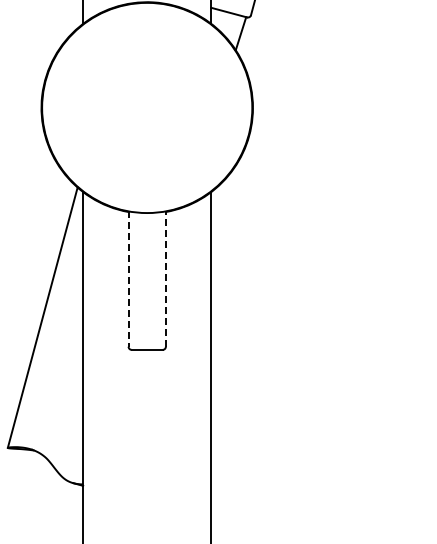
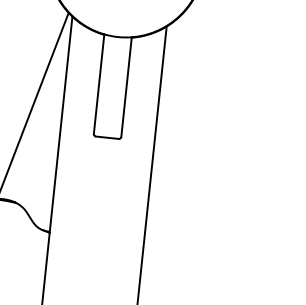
line: (128, 279) -> (99, 84), dashed -> solid
line: (165, 279) -> (126, 87), dashed -> solid

